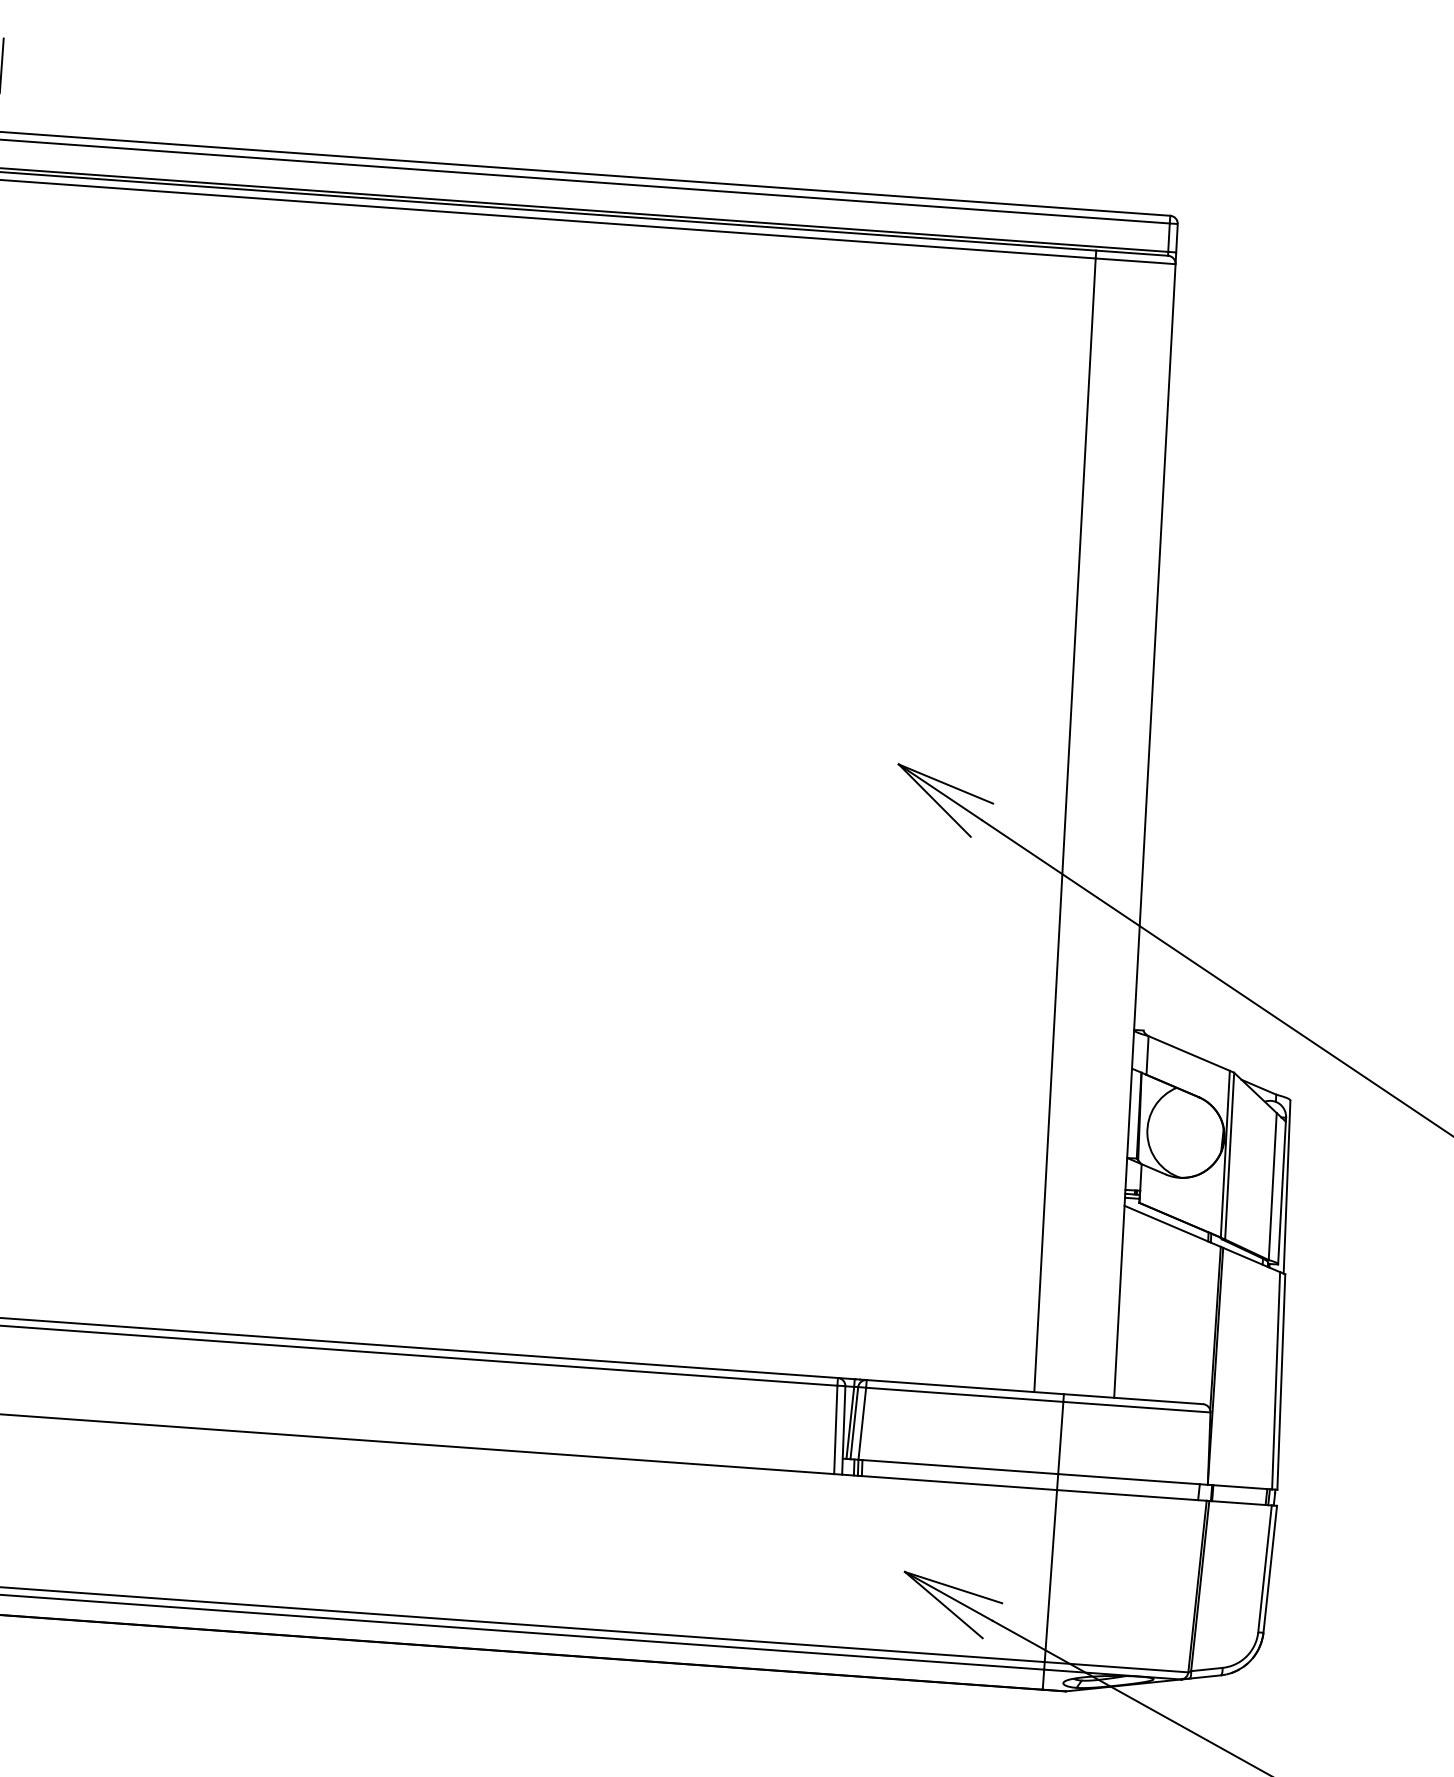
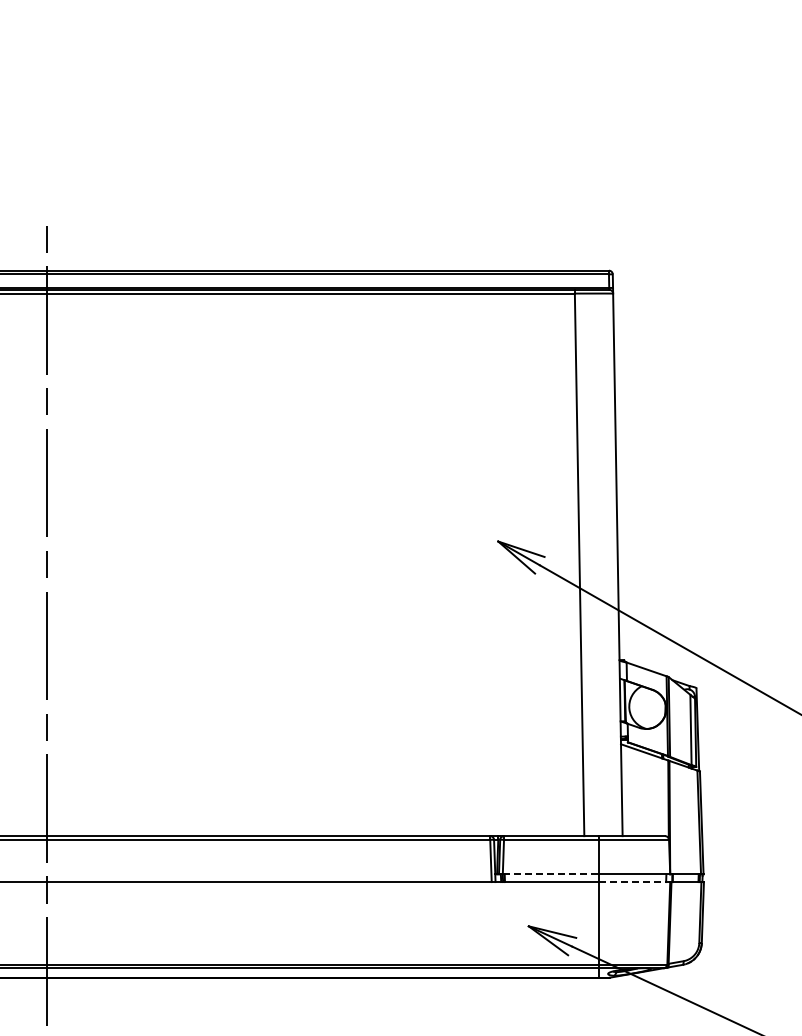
line: (957, 1467) -> (550, 874), solid -> dashed
line: (1132, 1496) -> (634, 882), solid -> dashed

